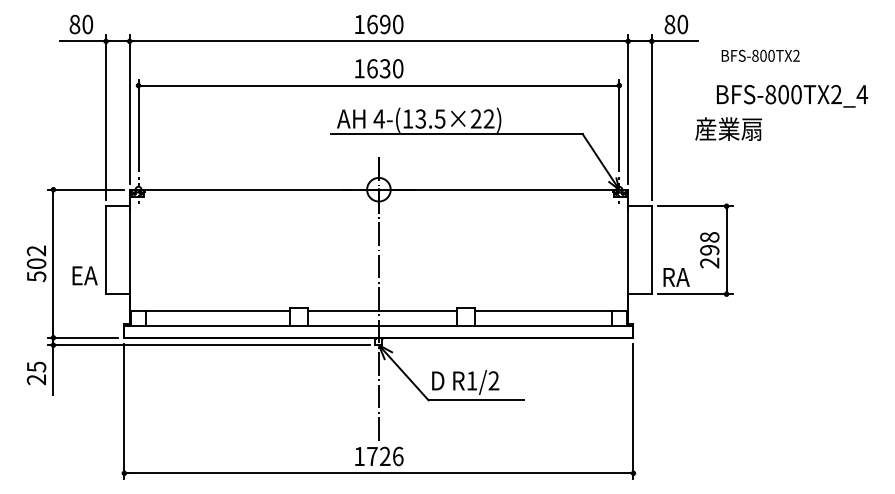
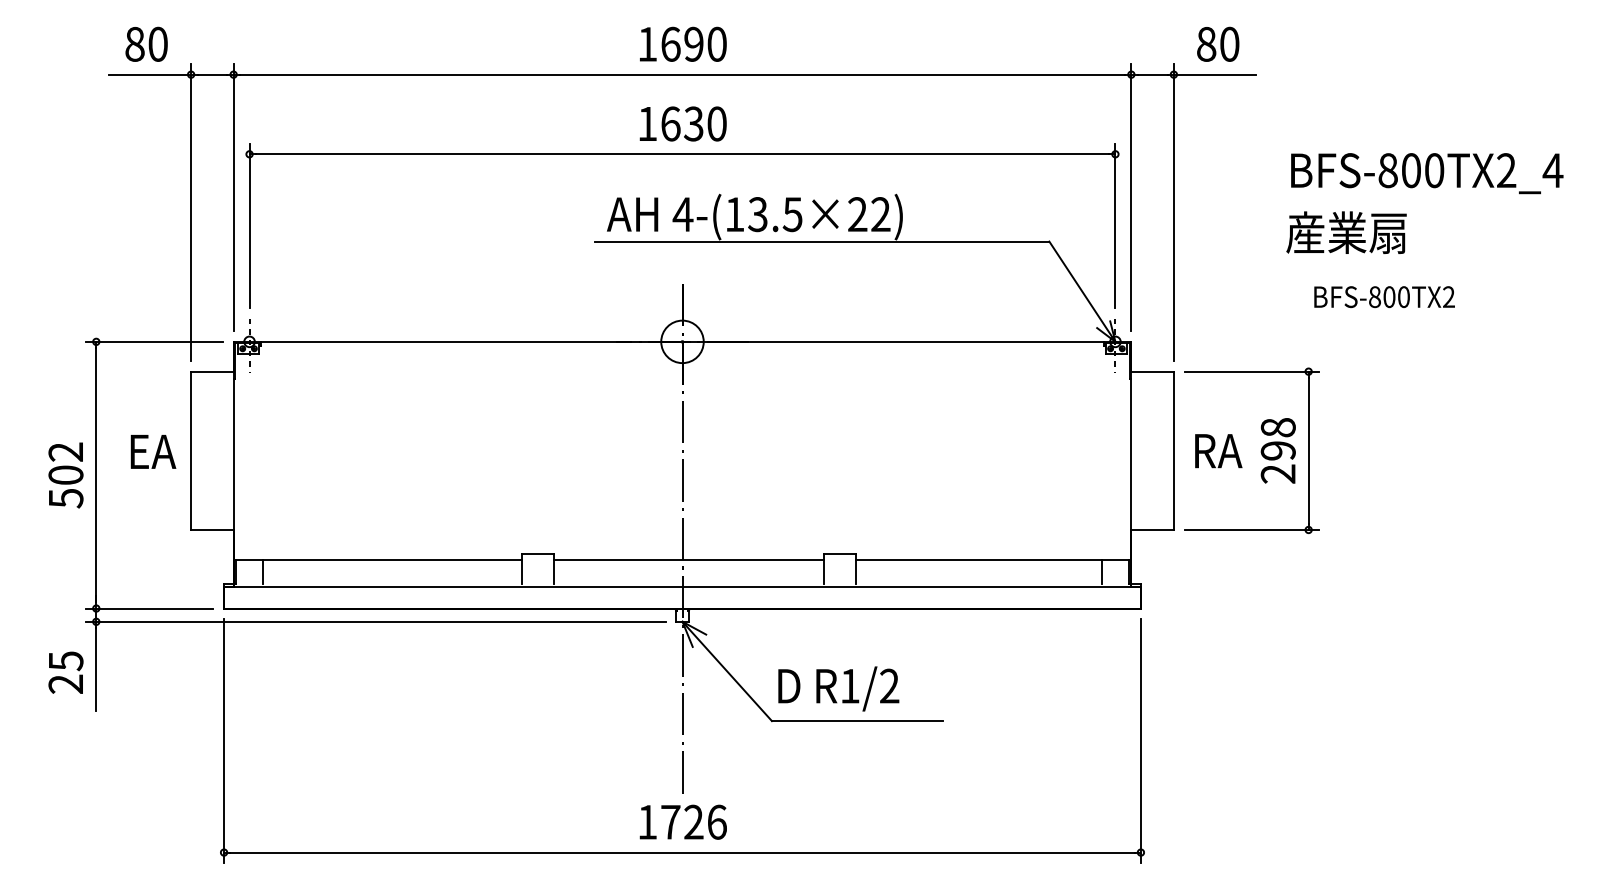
text: (760, 55) -> (1384, 296), moved
text: (728, 128) -> (1346, 231), moved
text: (84, 275) -> (152, 451), moved
text: (676, 277) -> (1218, 451), moved

